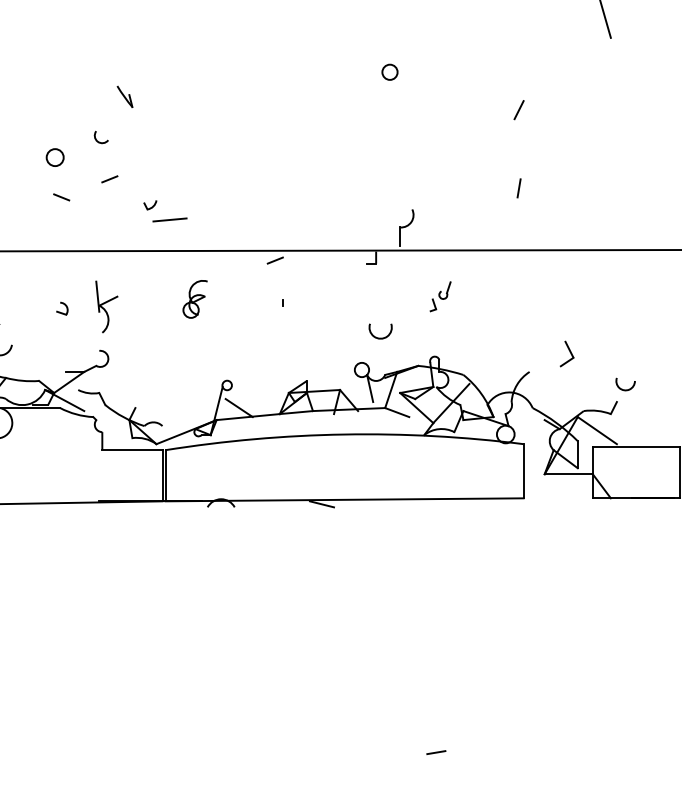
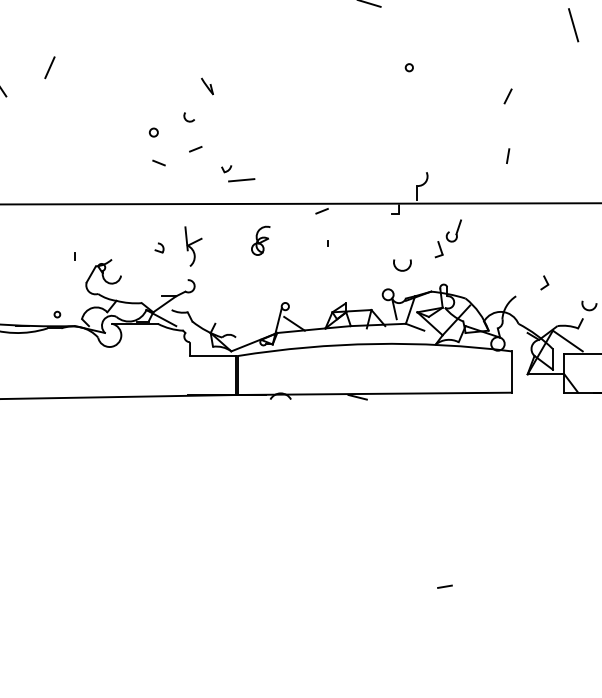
circle: (388, 72) -> (408, 67), size x0.62
circle: (54, 157) -> (153, 132), size x0.62
part: (439, 296) -> (447, 238), size x1.67
part: (566, 353) -> (544, 282), size x0.71

